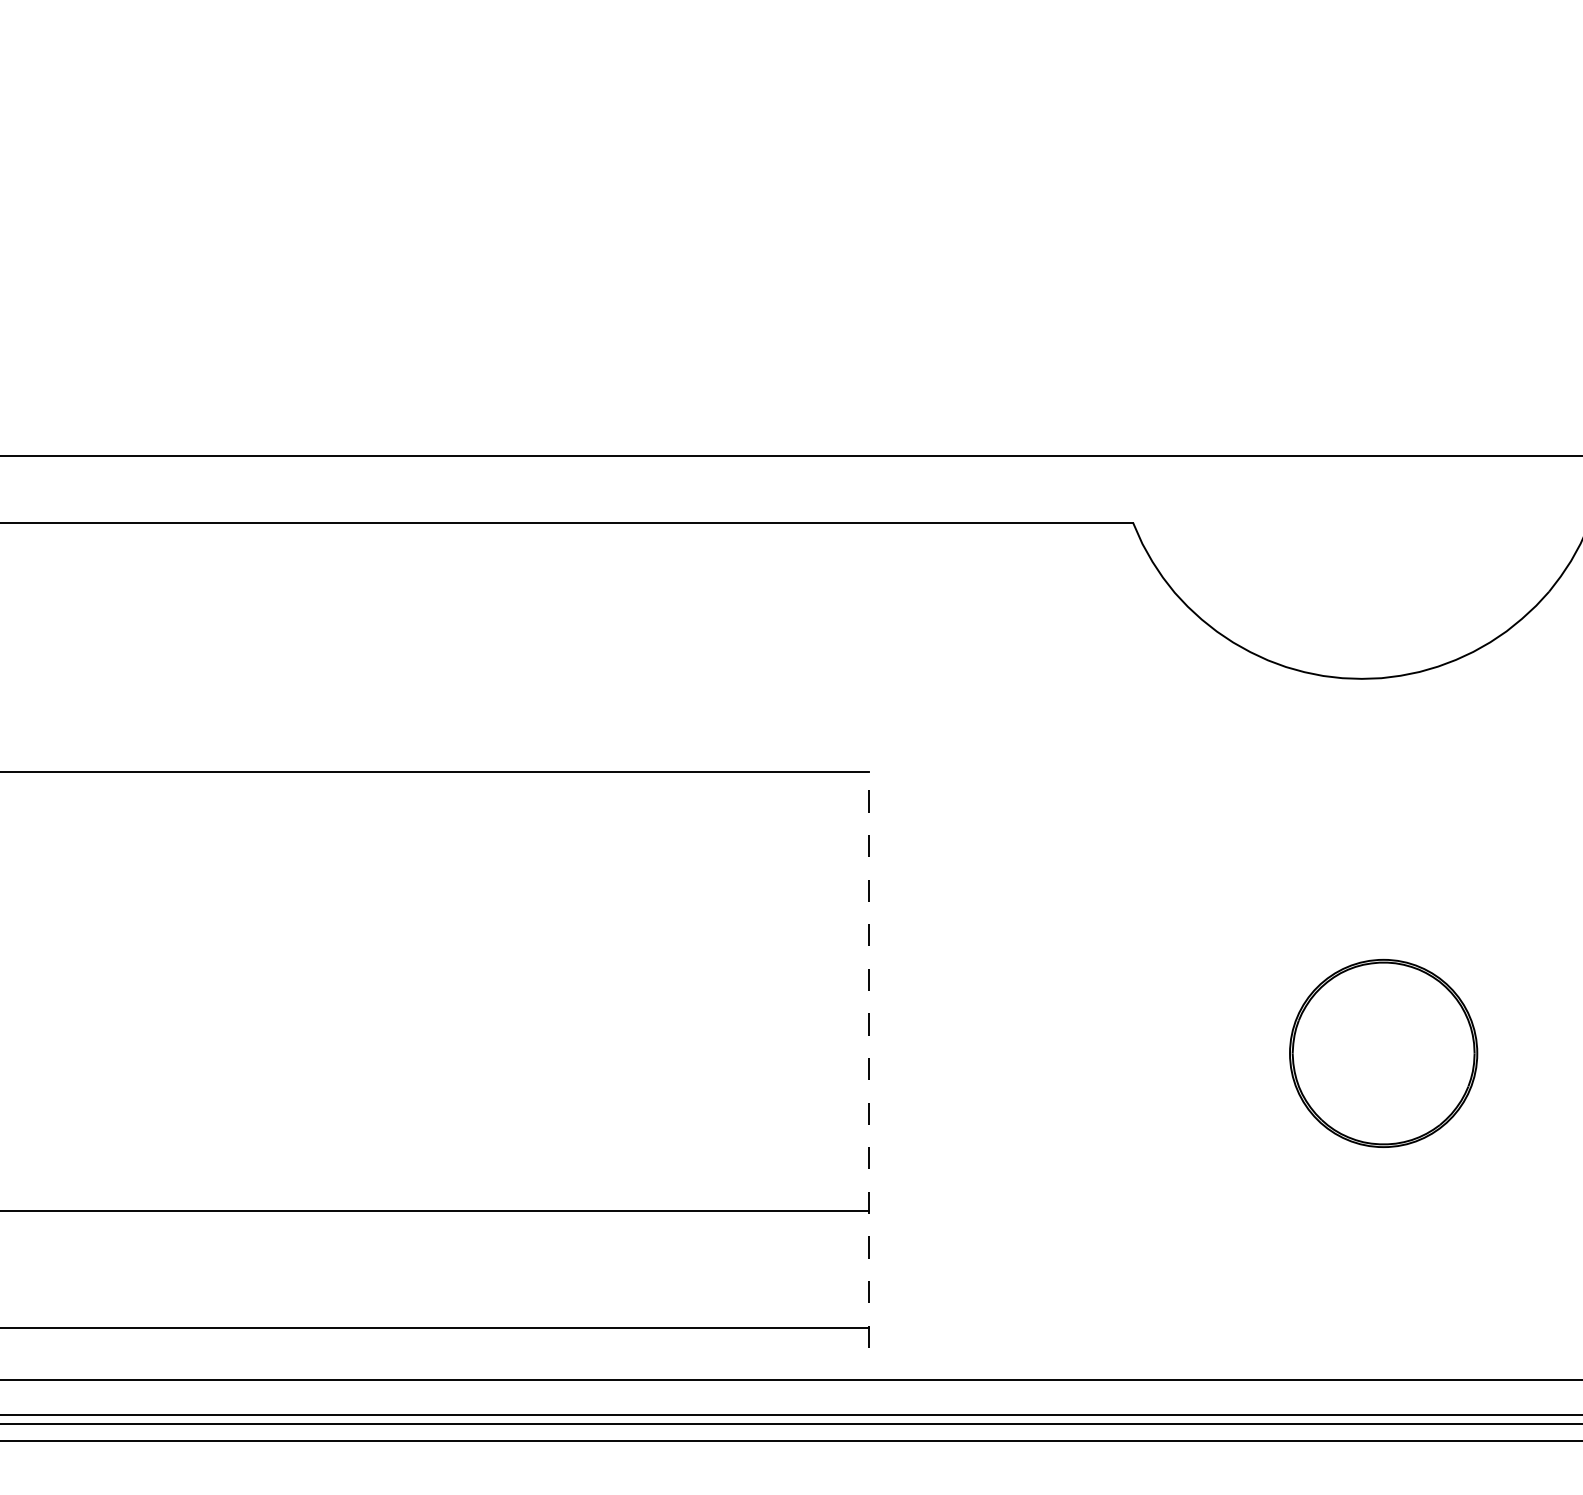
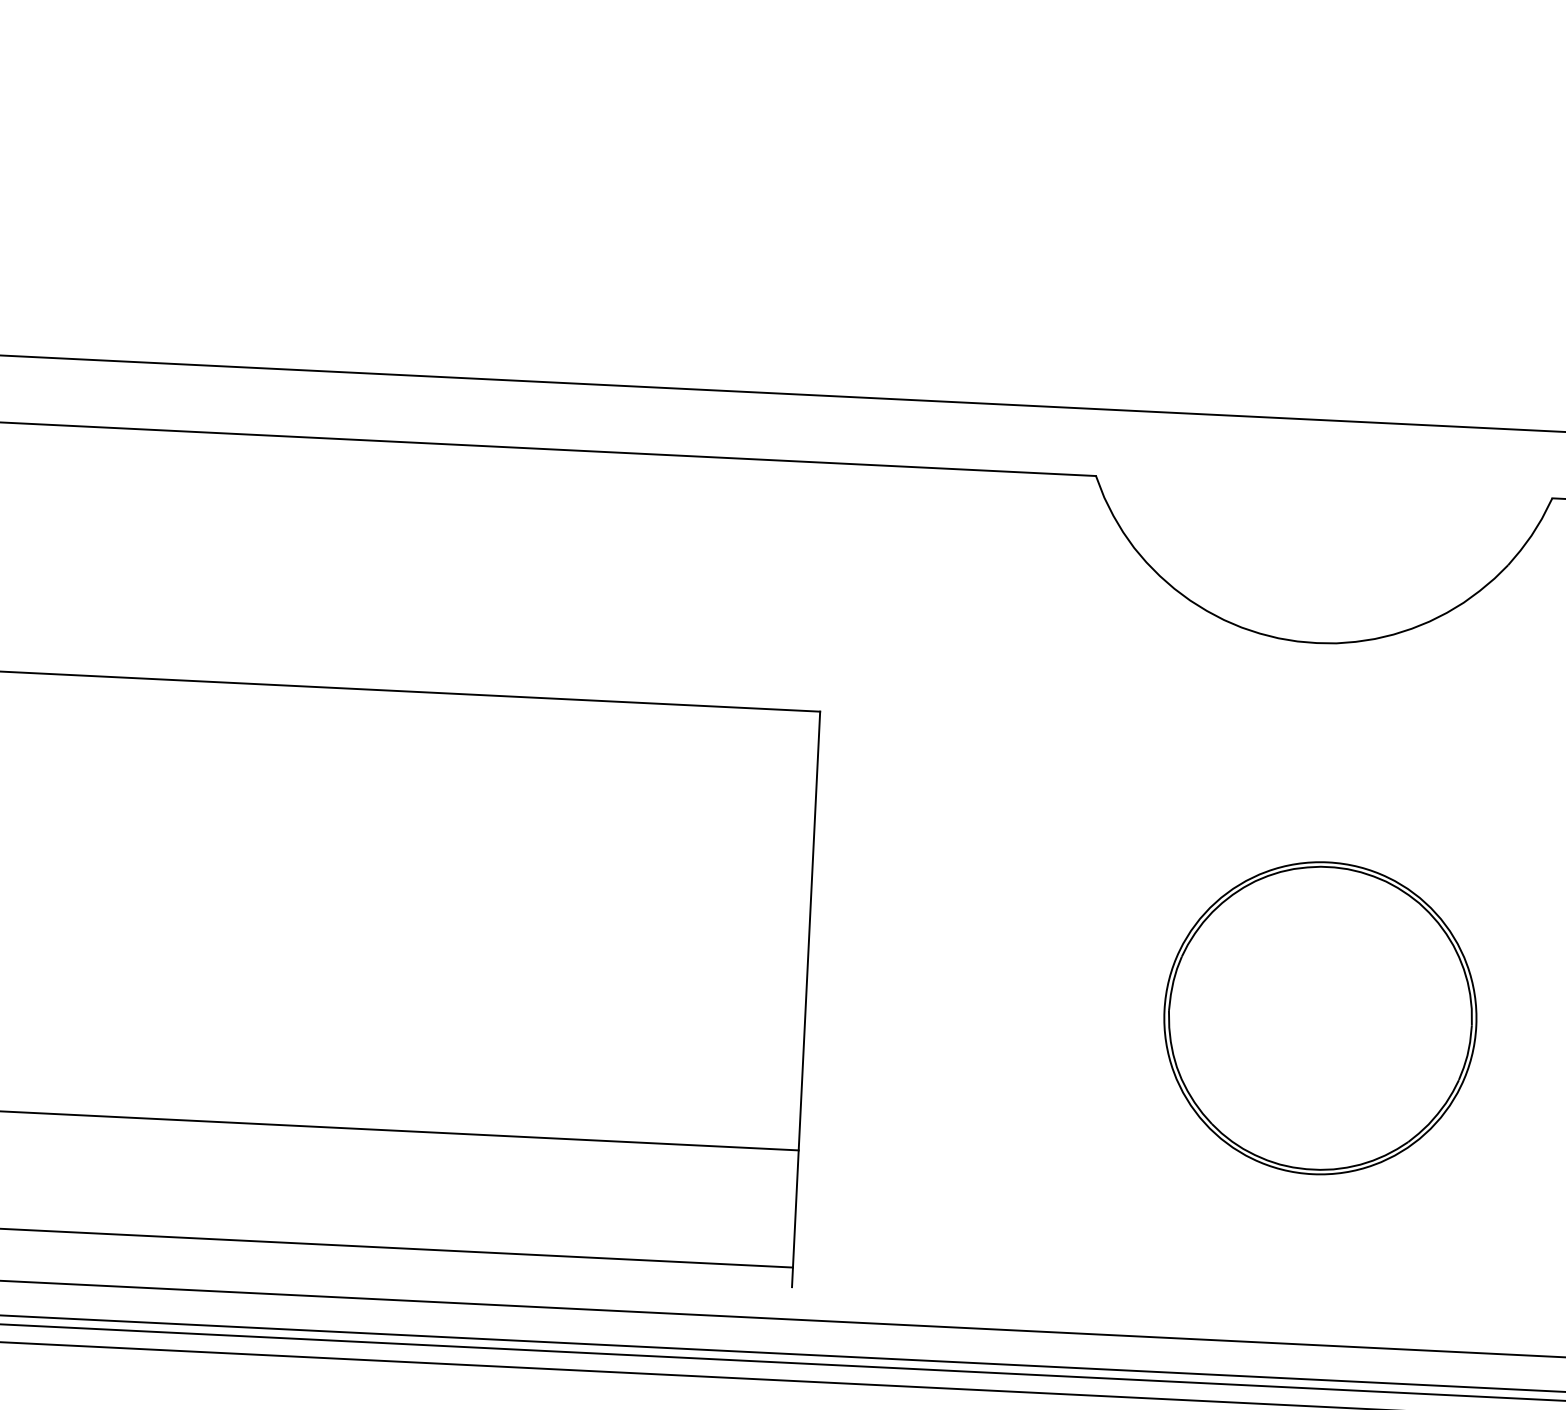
part: (1383, 1053) -> (1320, 1018), size x1.67
line: (869, 1059) -> (806, 999), dashed -> solid

